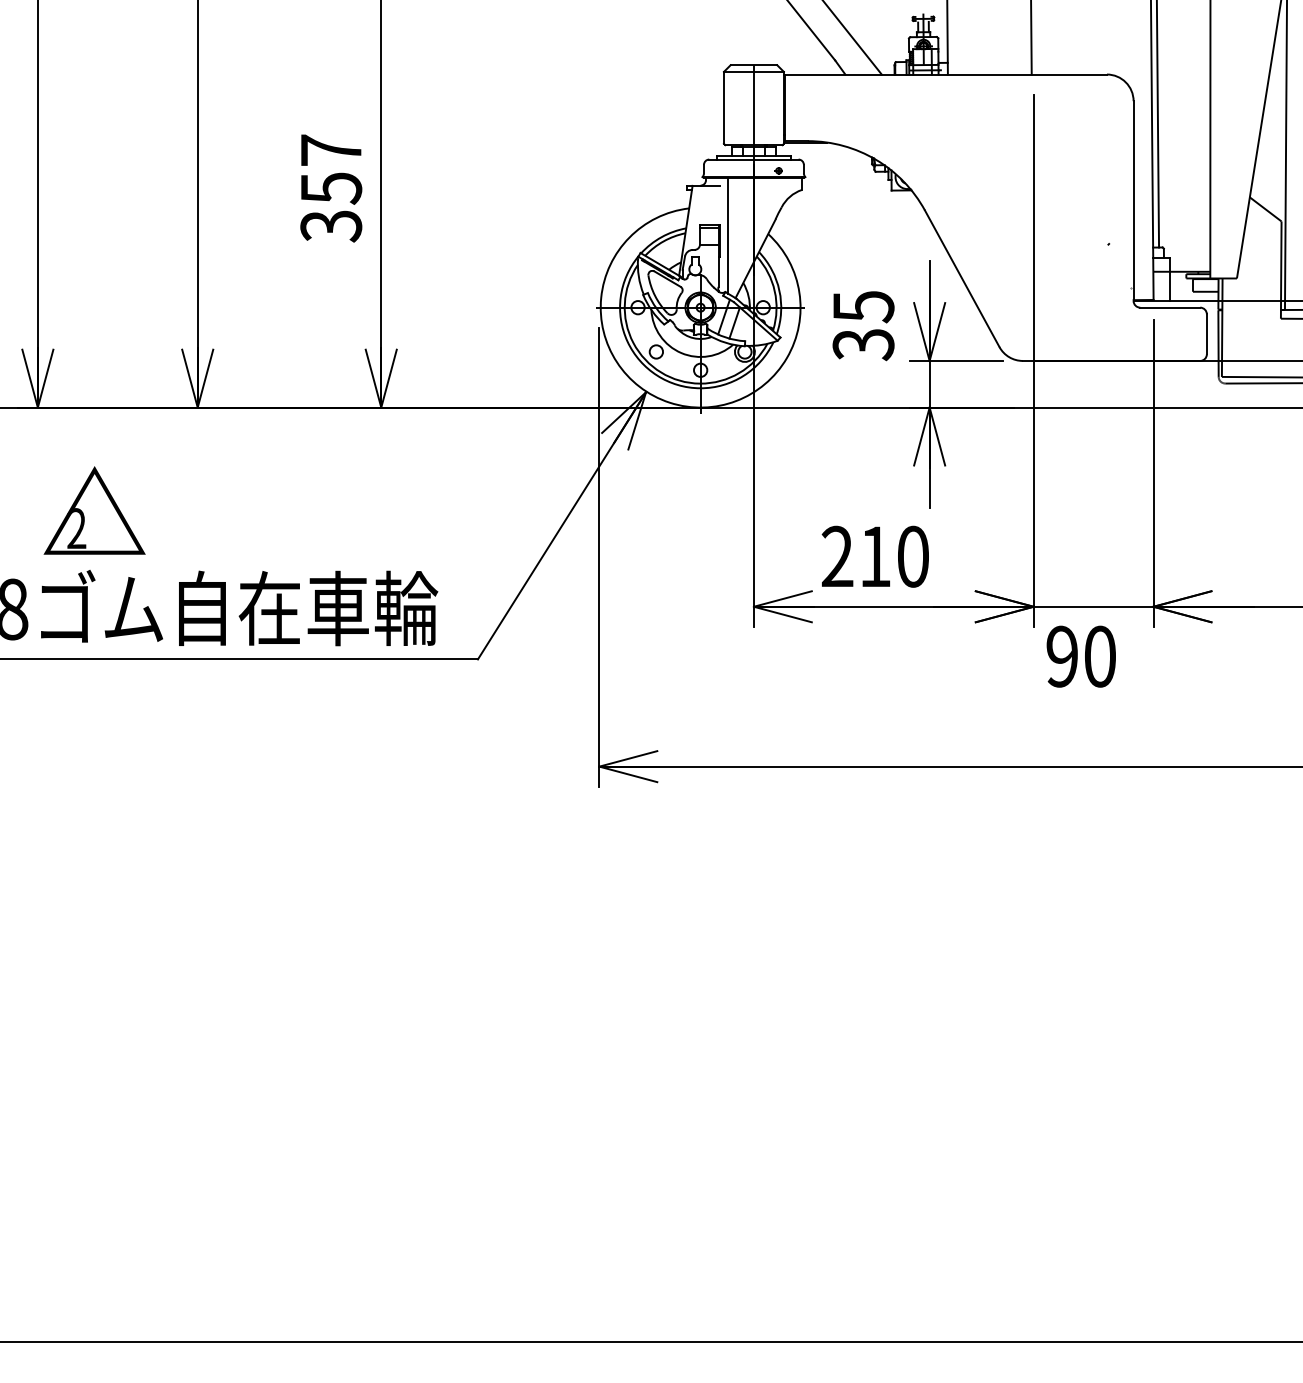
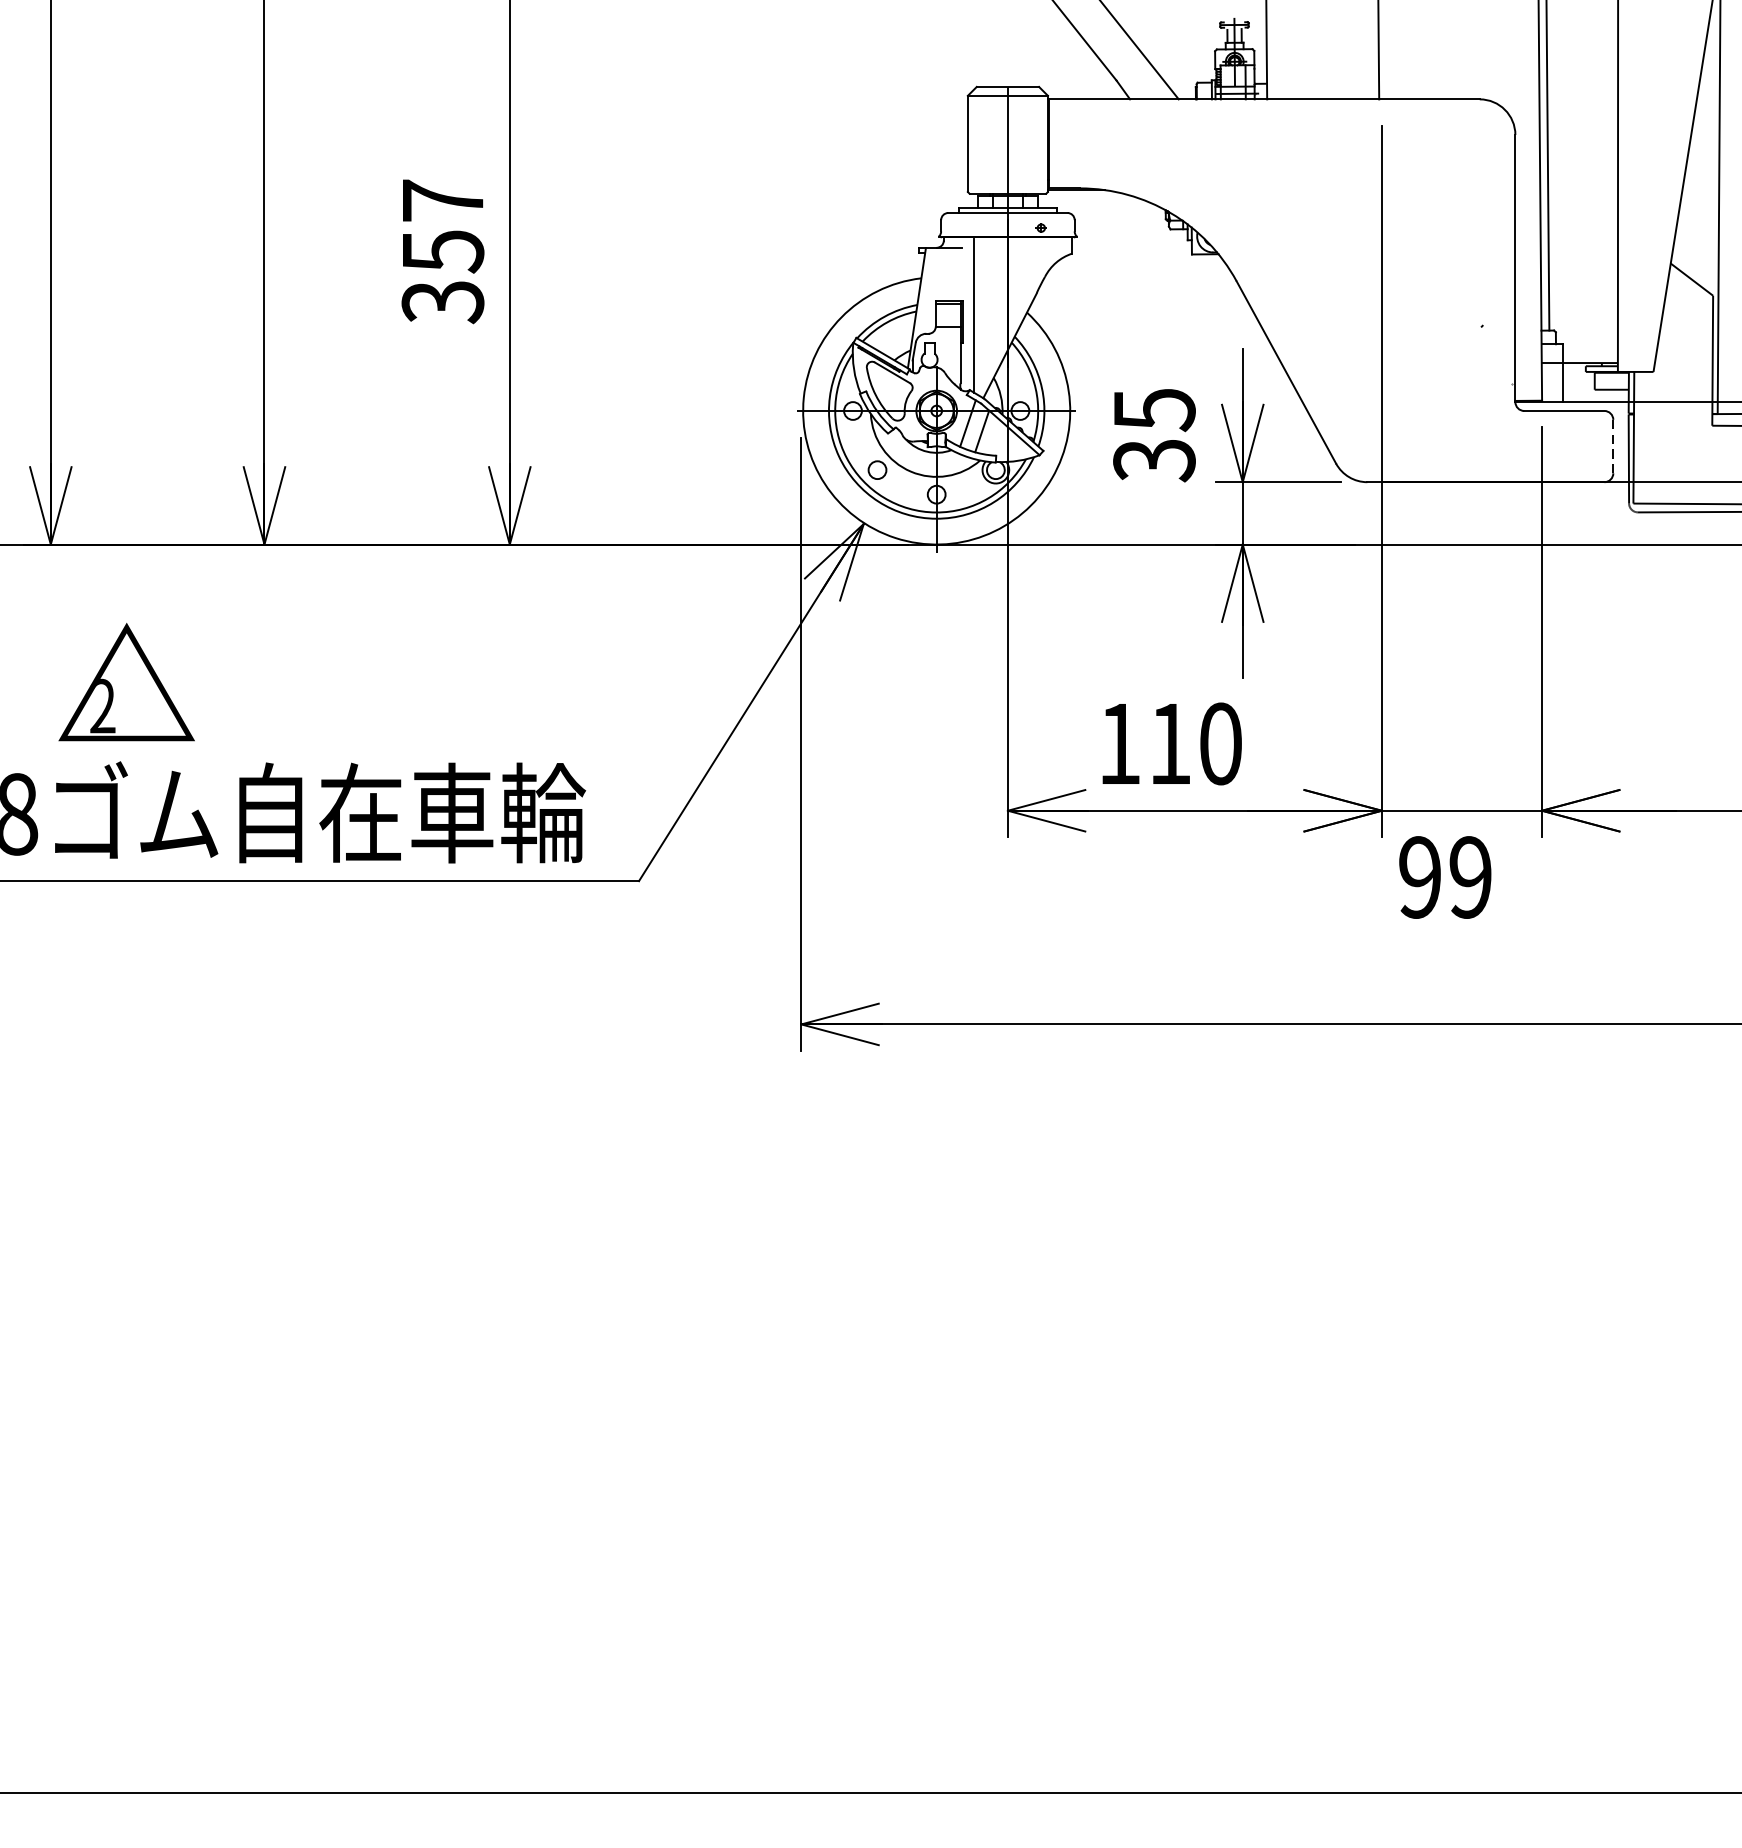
line: (1206, 334) -> (1612, 446), solid -> dashed
text: (837, 555) -> (1119, 742), 210 -> 110
text: (1099, 656) -> (1469, 877), 90 -> 99

